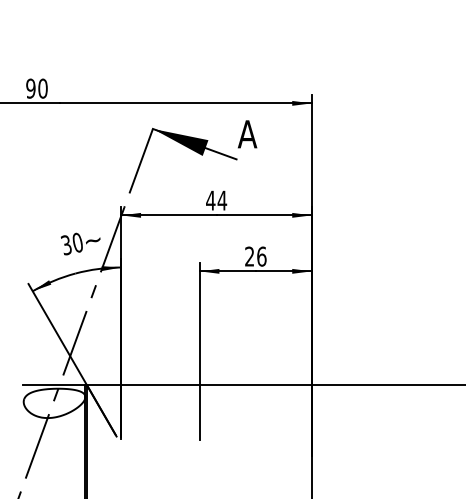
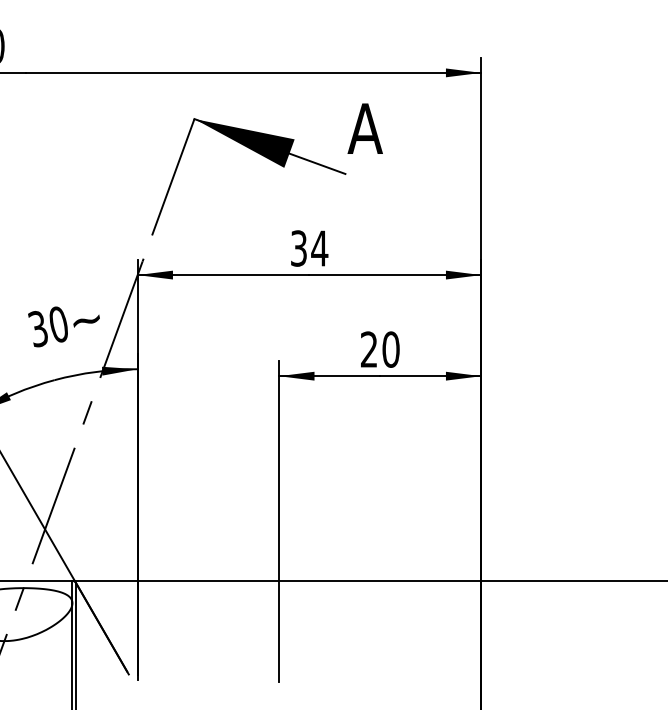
text: (210, 200) -> (298, 248), 44 -> 34
text: (261, 256) -> (390, 349), 26 -> 20

